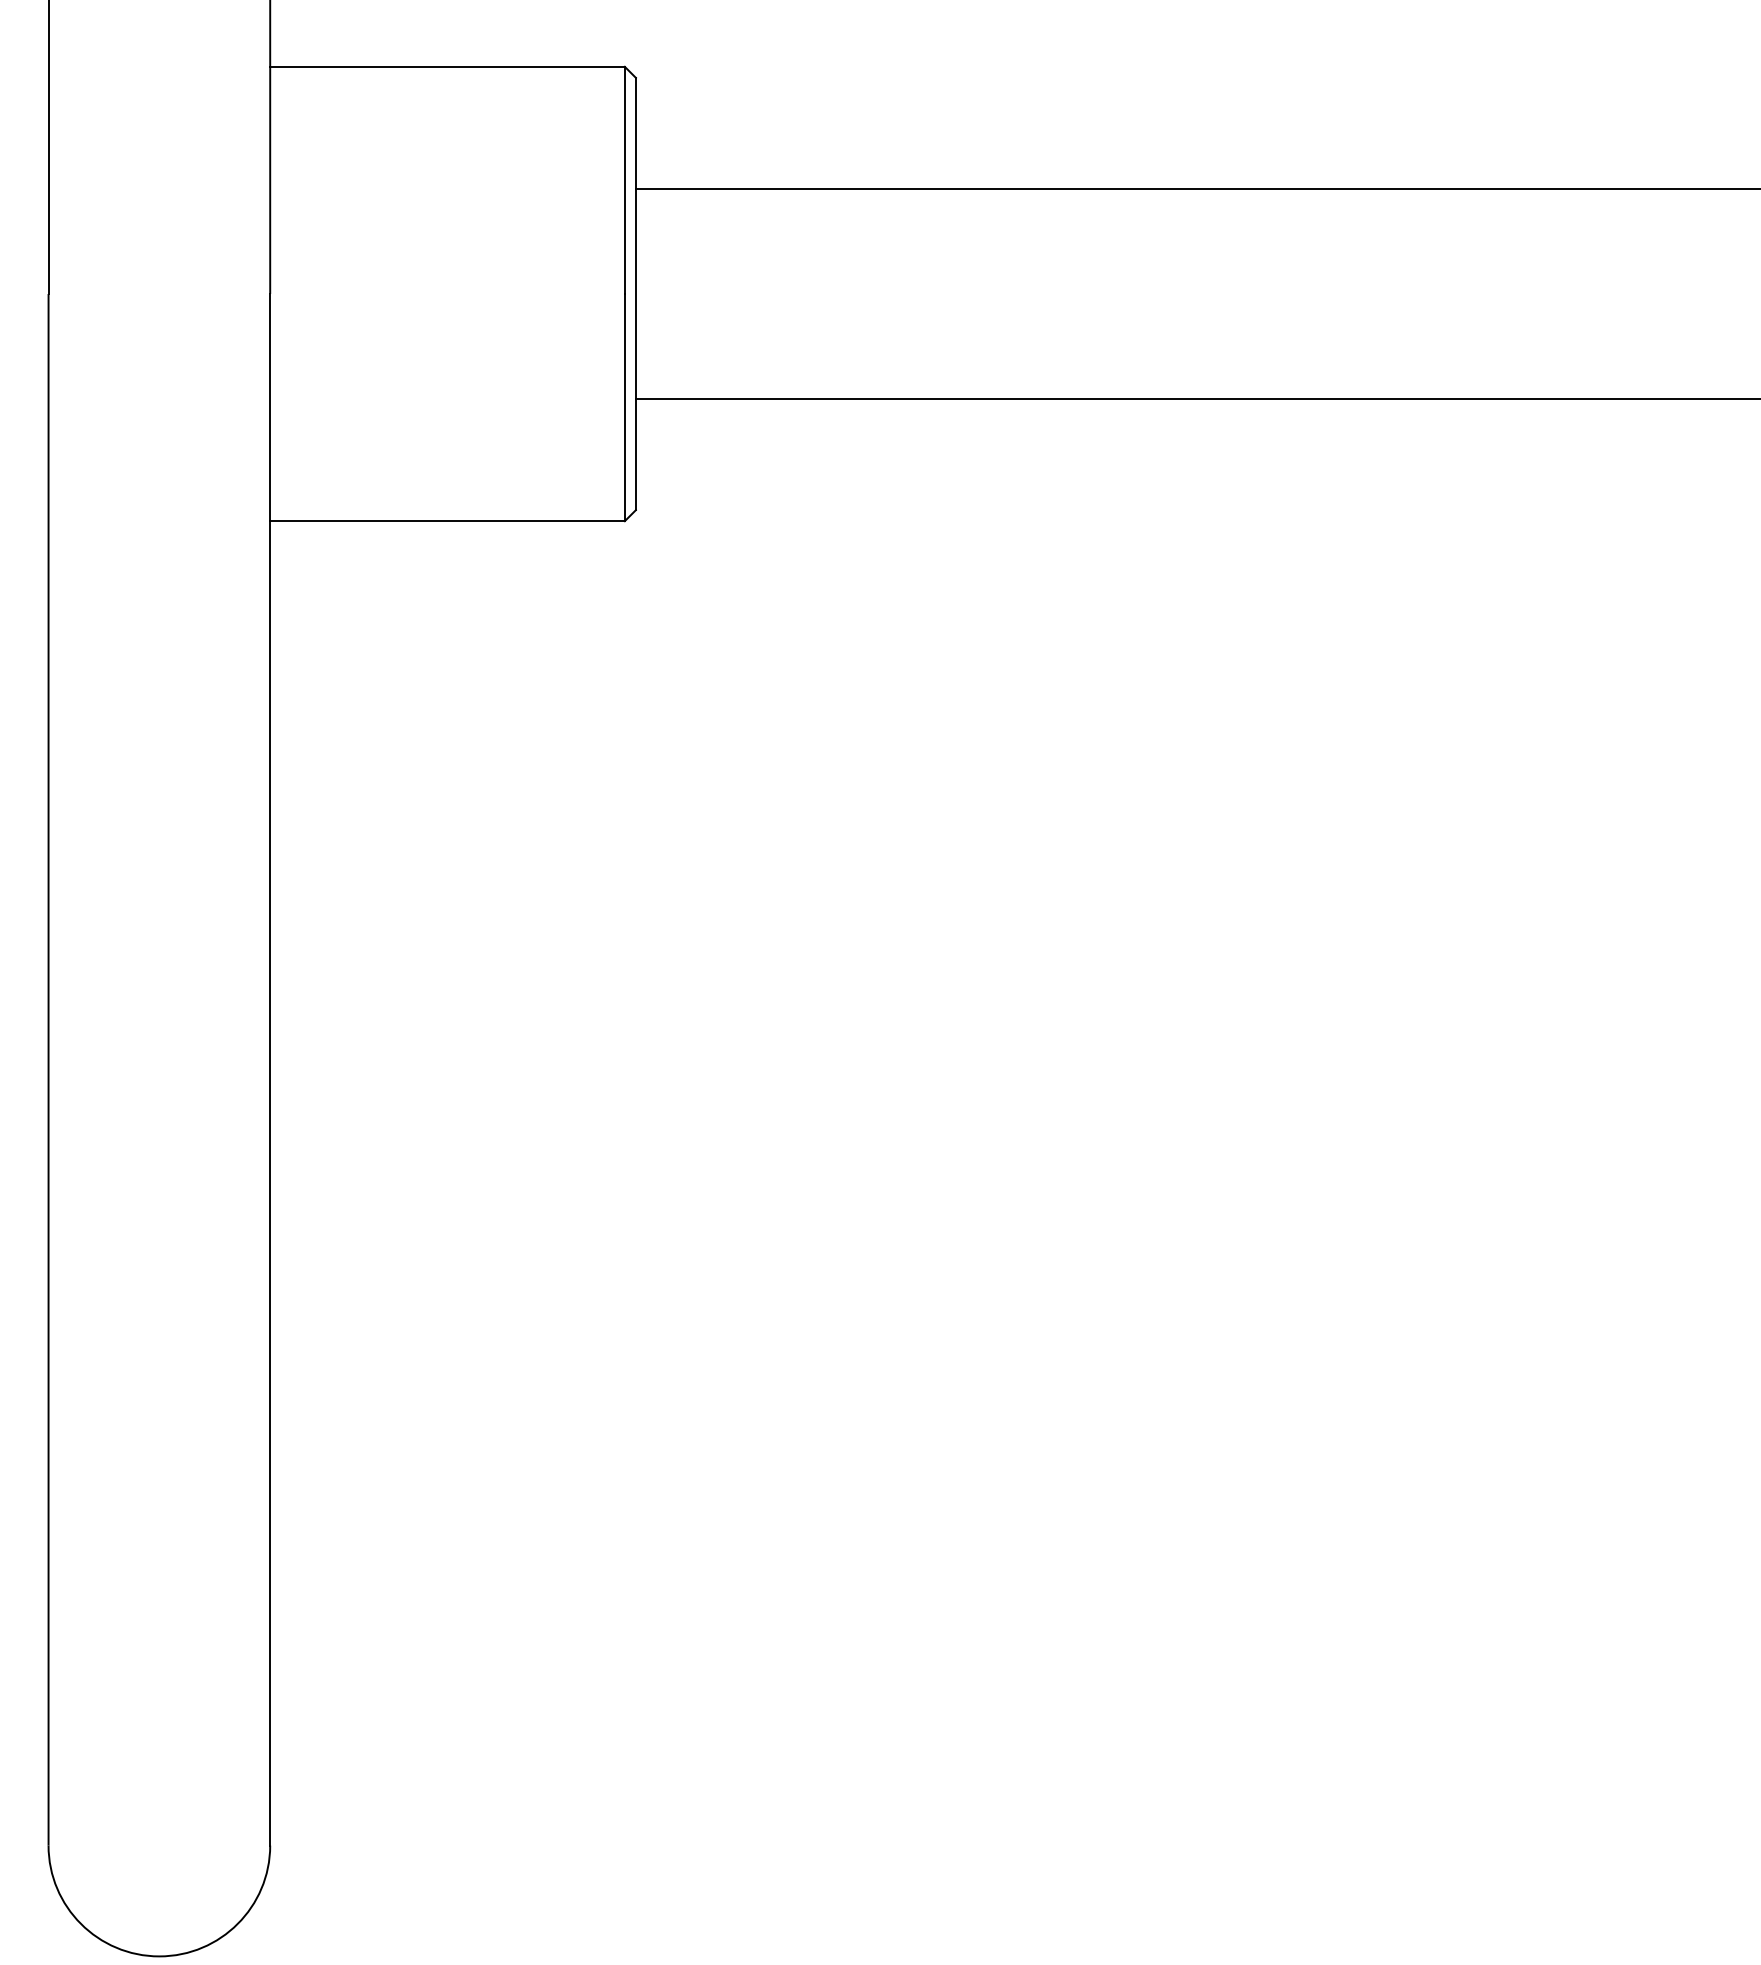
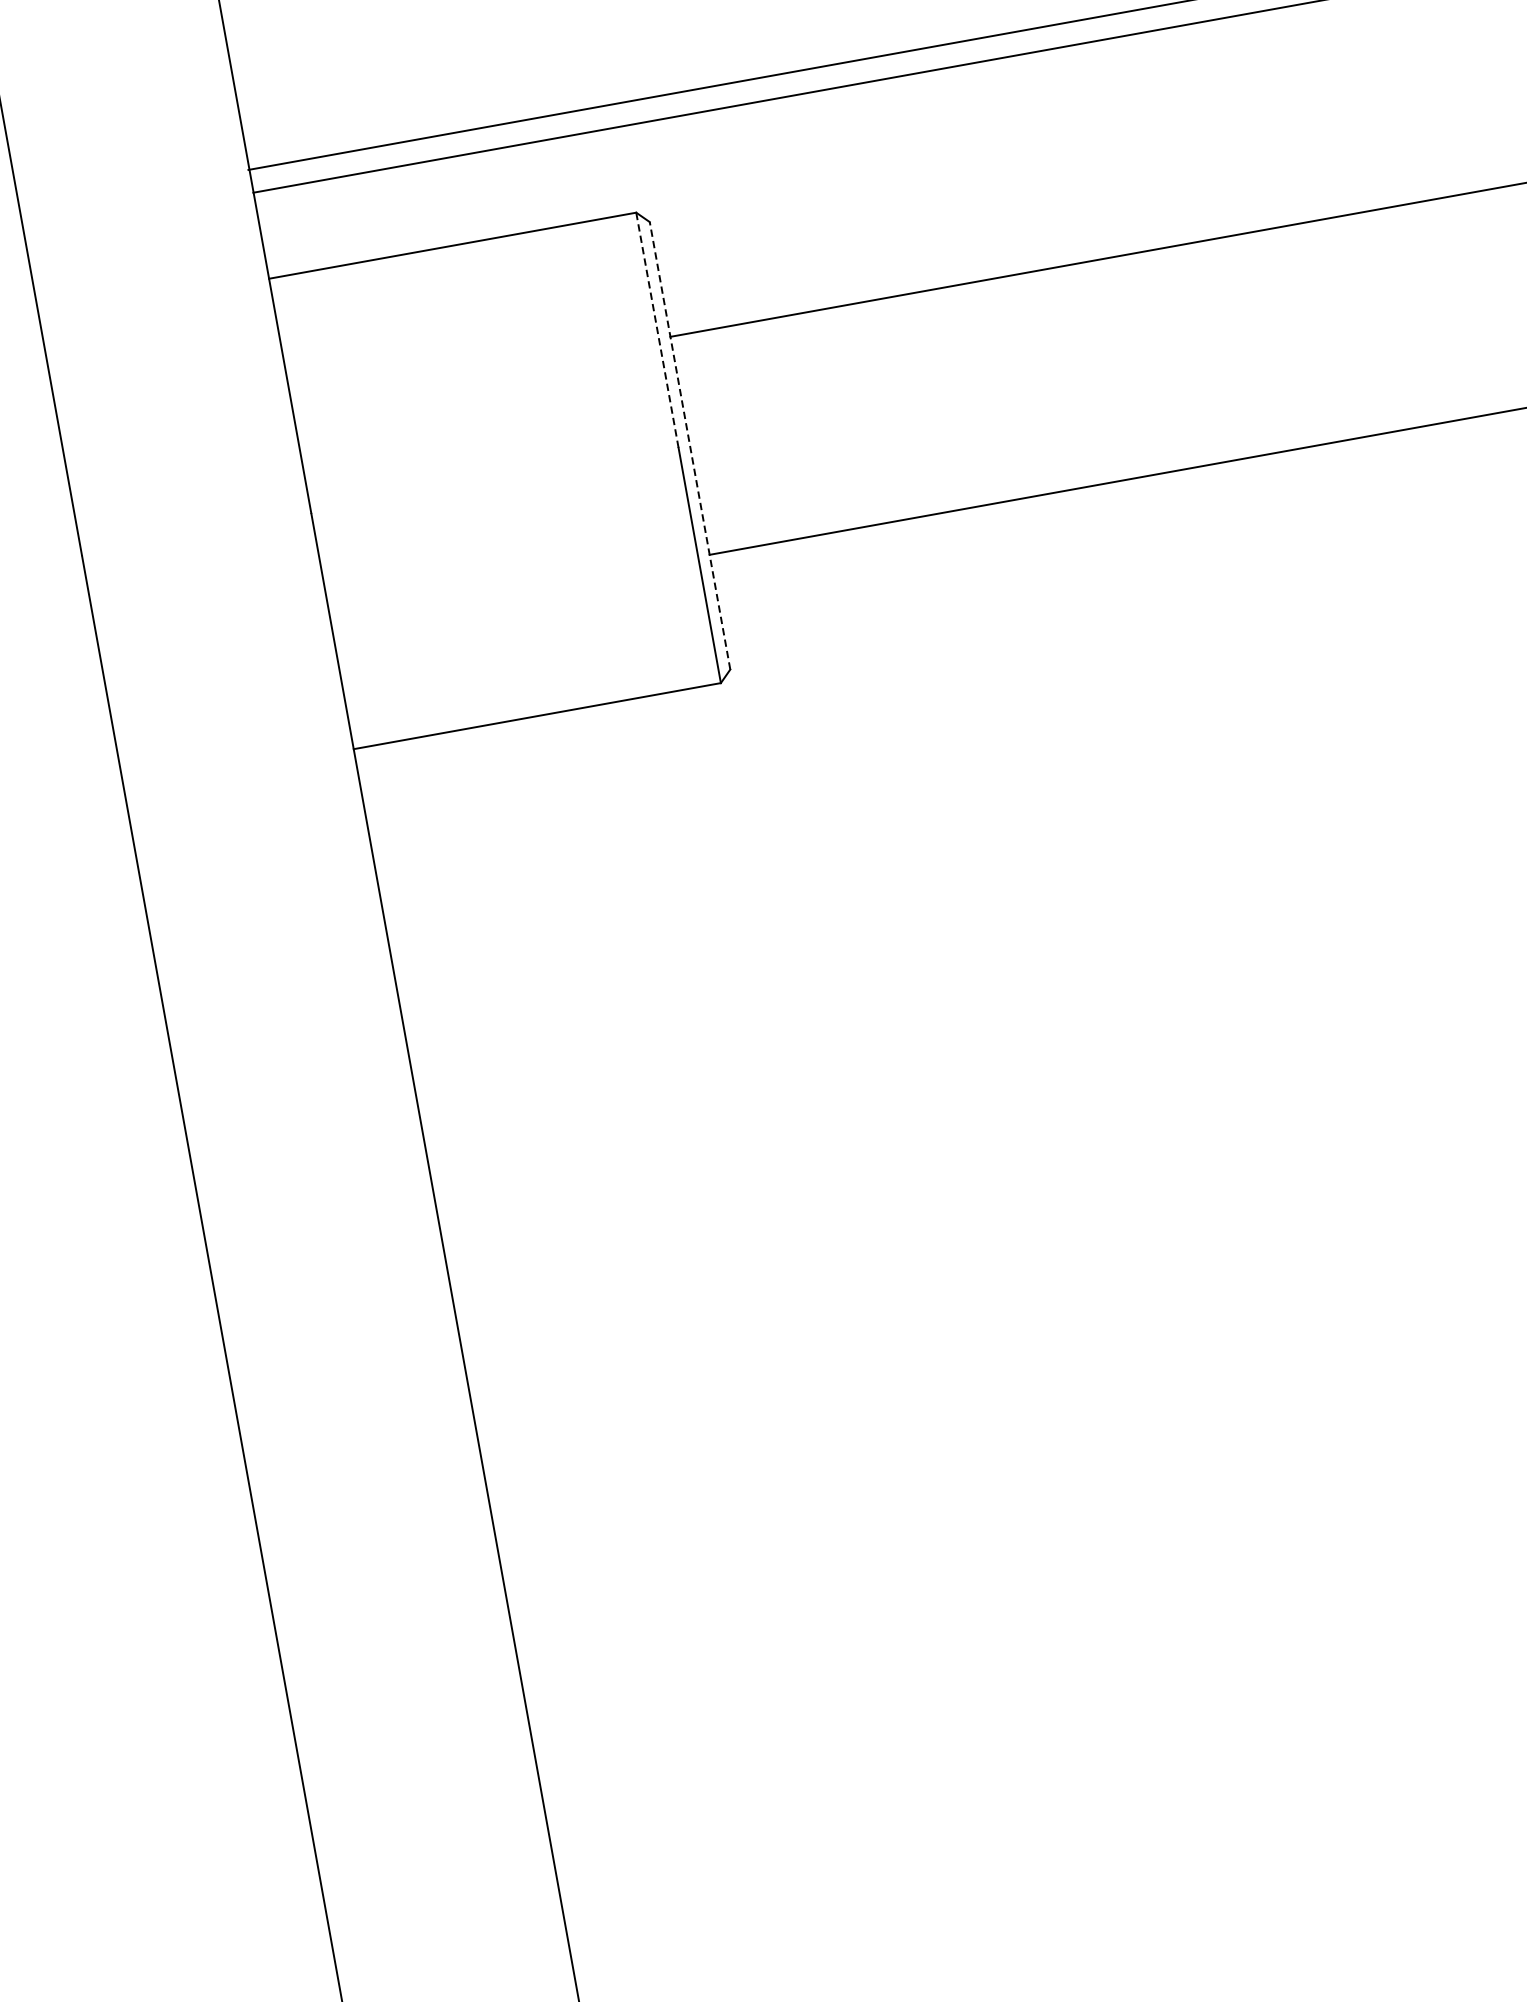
line: (624, 180) -> (657, 330), solid -> dashed
line: (635, 293) -> (689, 445), solid -> dashed

